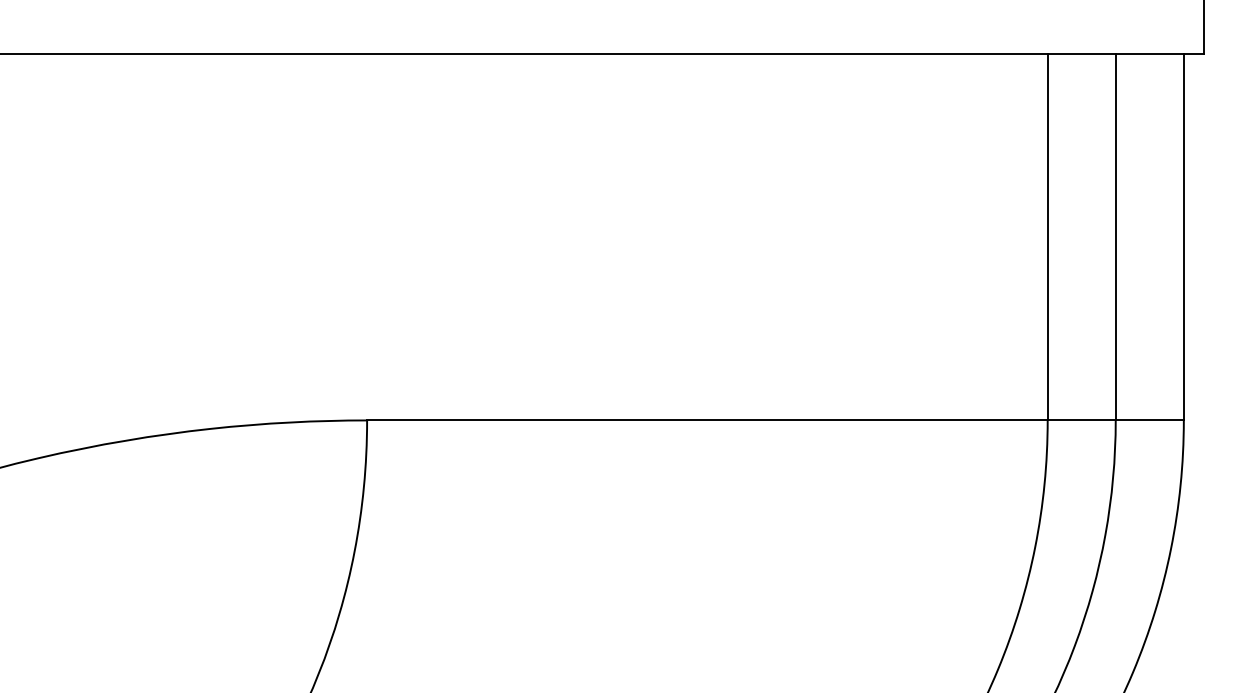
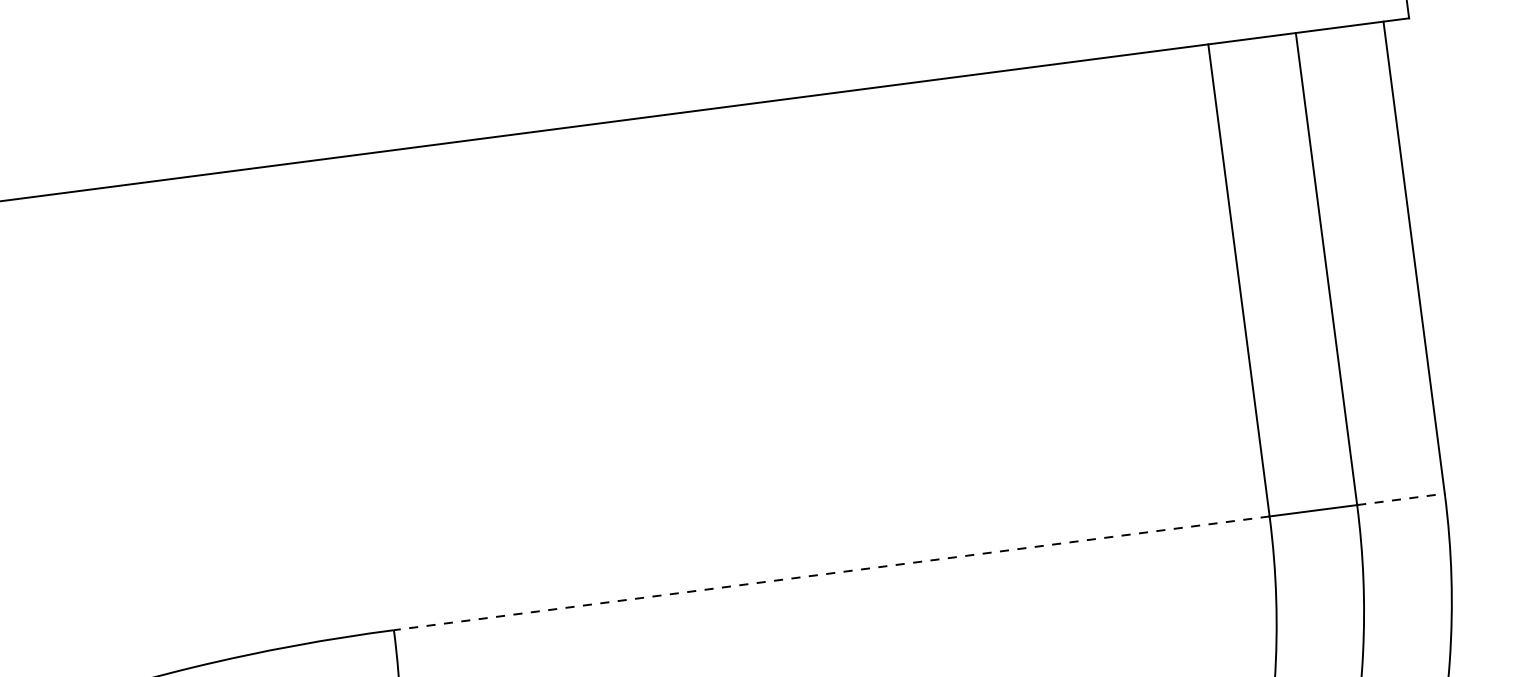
line: (706, 420) -> (830, 573), solid -> dashed
line: (1150, 420) -> (1401, 499), solid -> dashed

